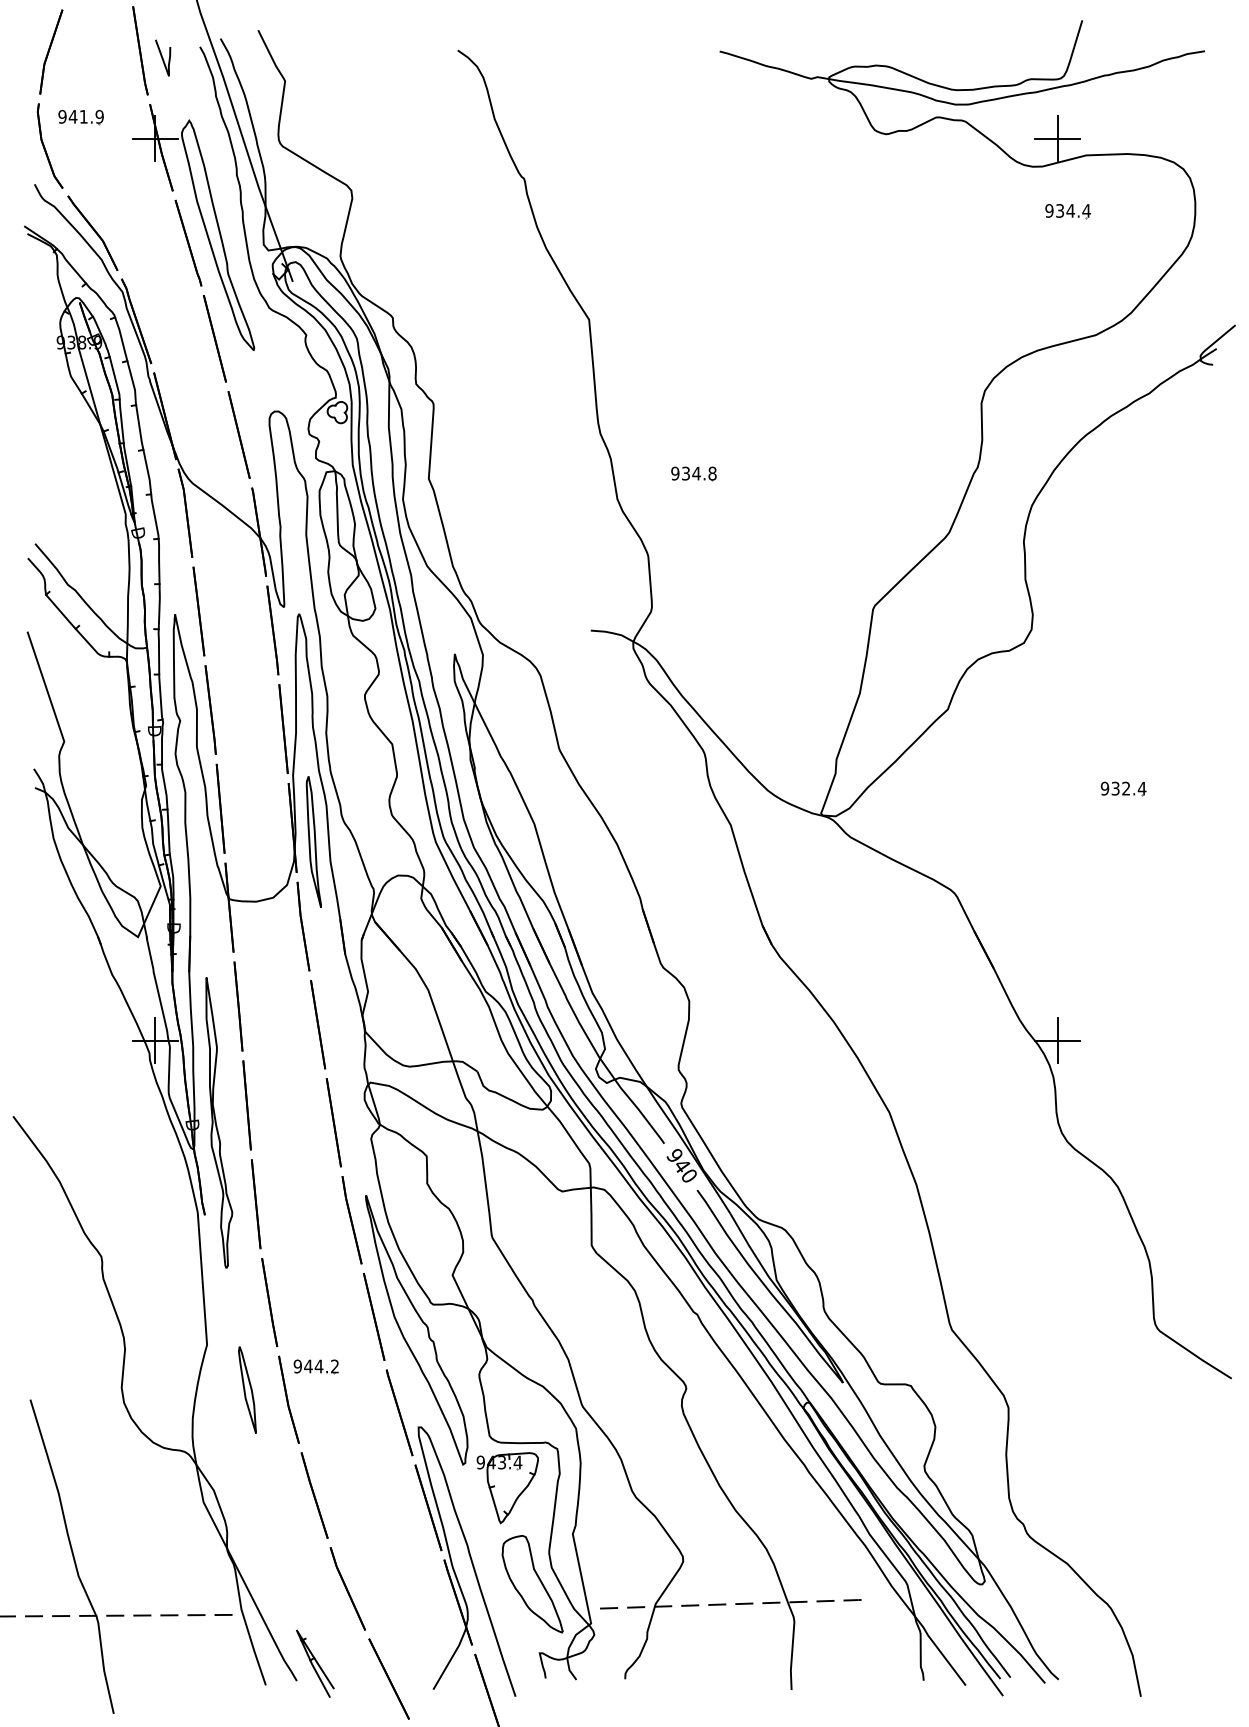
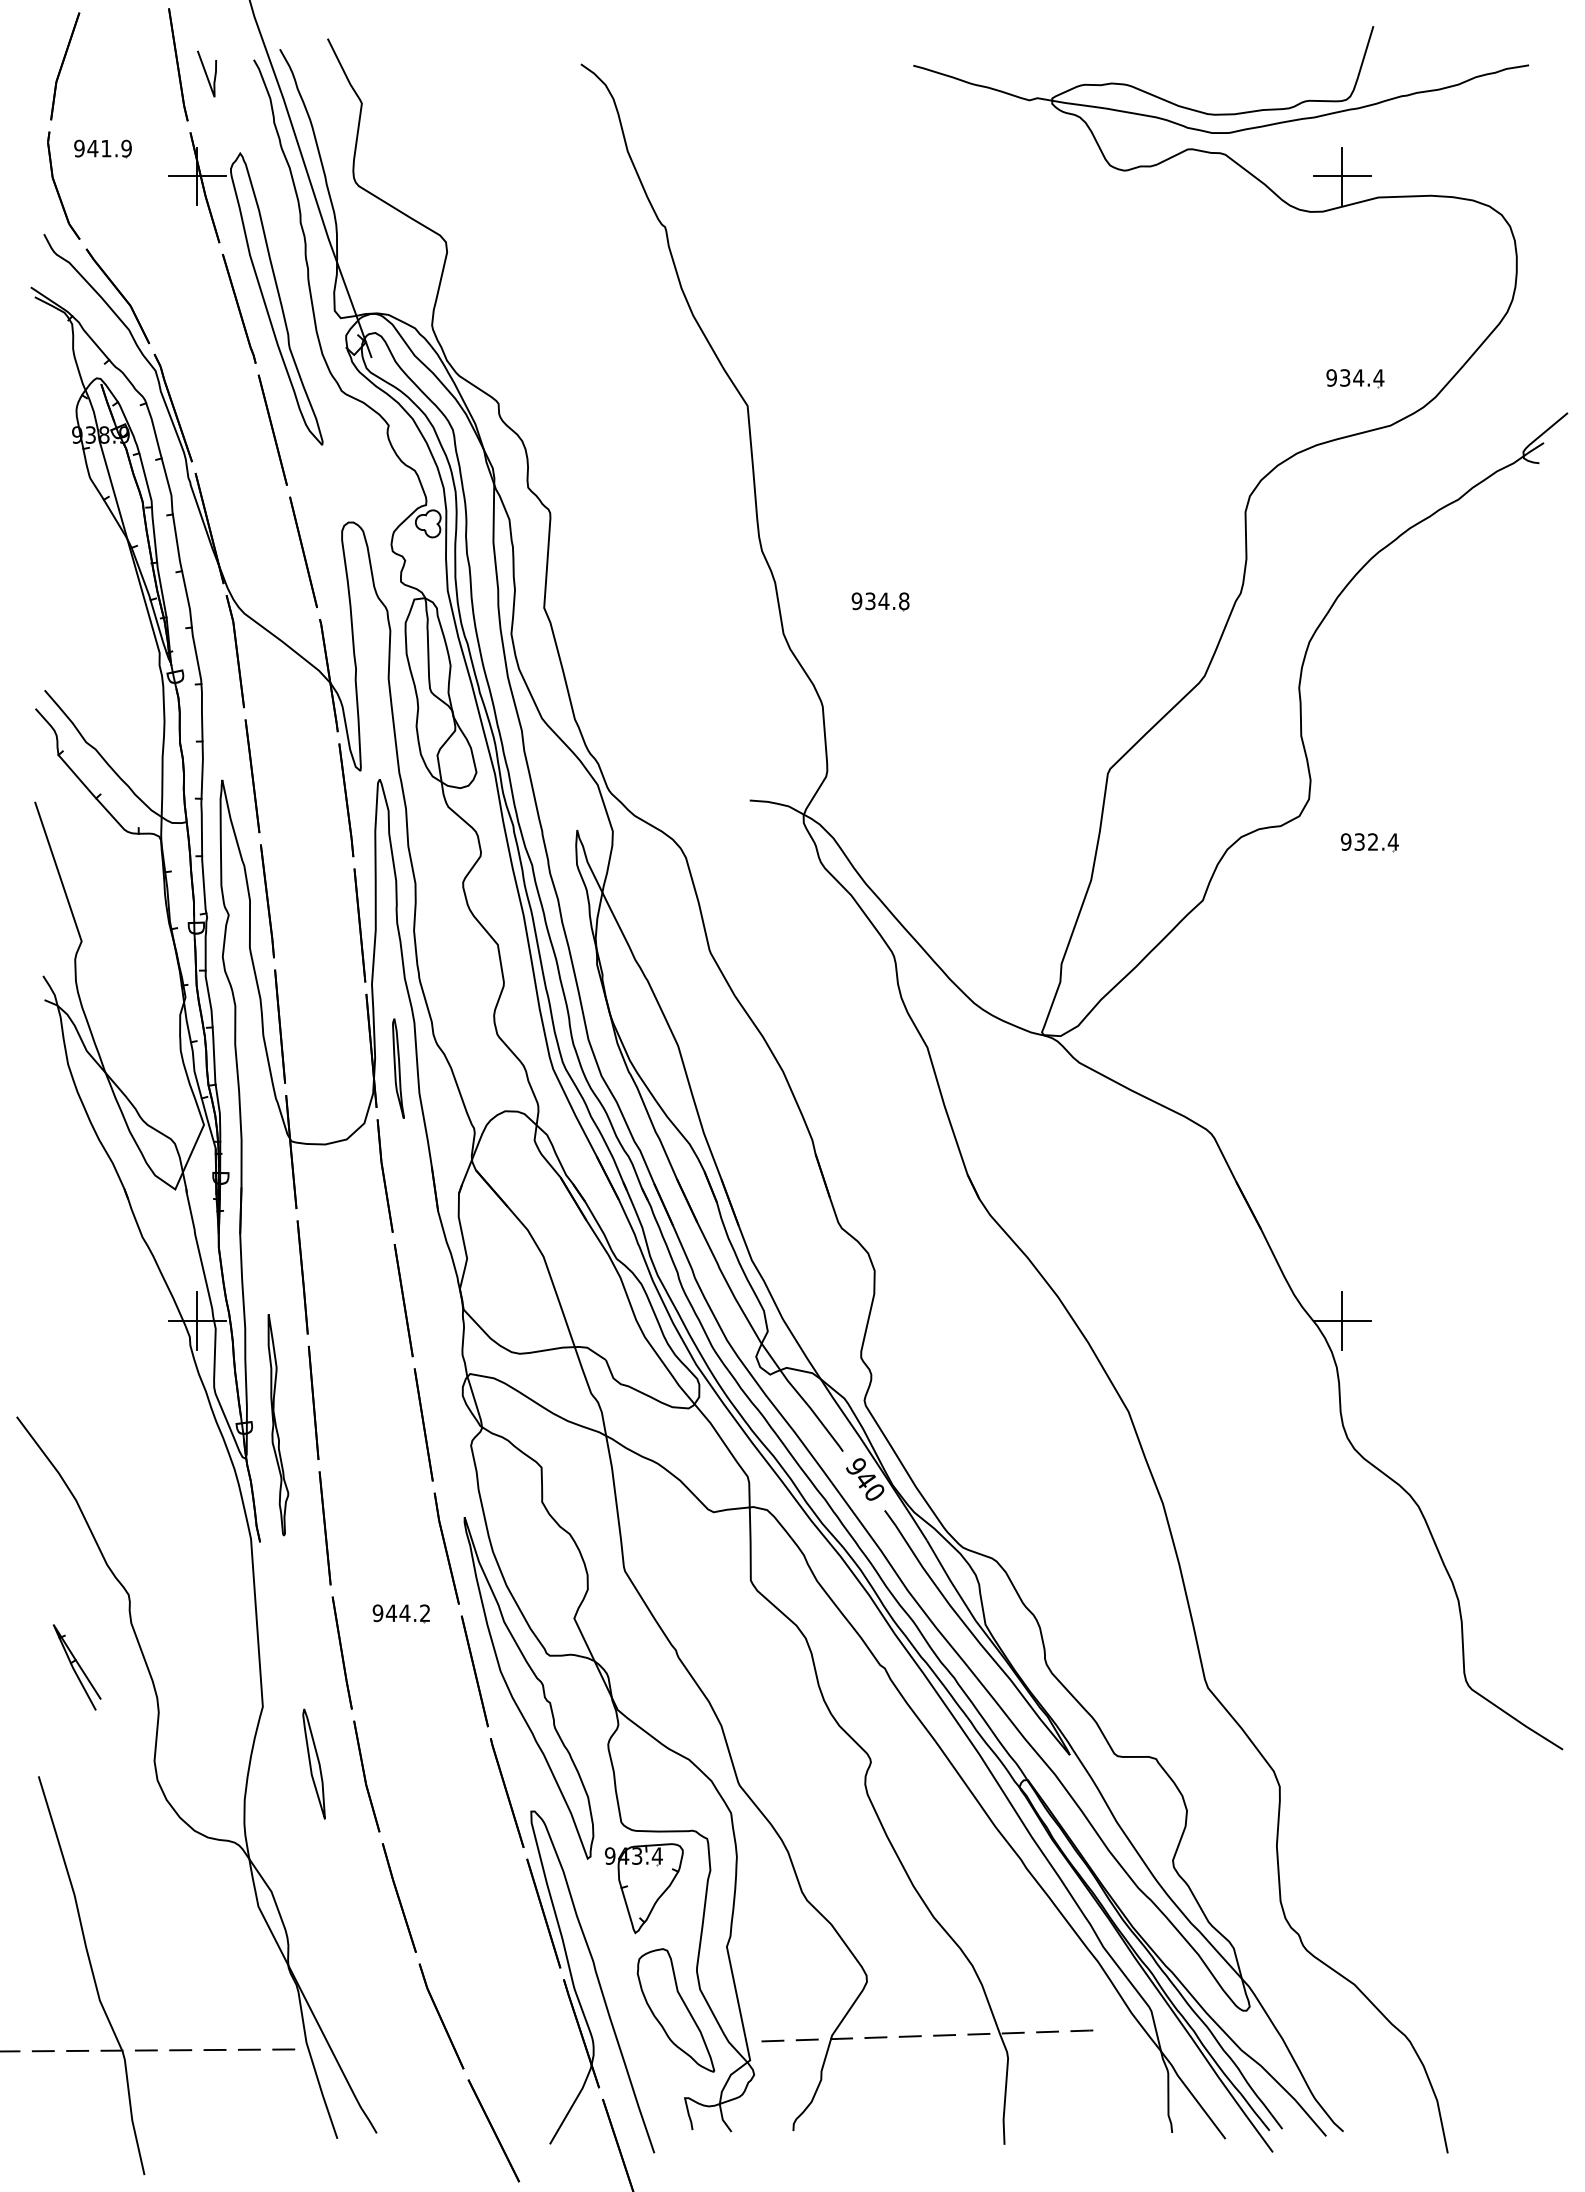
part: (1068, 211) -> (1355, 378), moved
part: (1123, 789) -> (1369, 842), moved
part: (313, 841) -> (398, 1068), size x0.6
part: (219, 1122) -> (278, 1424), size x0.6
part: (315, 1366) -> (400, 1613), moved
part: (314, 1663) -> (76, 1667), moved

